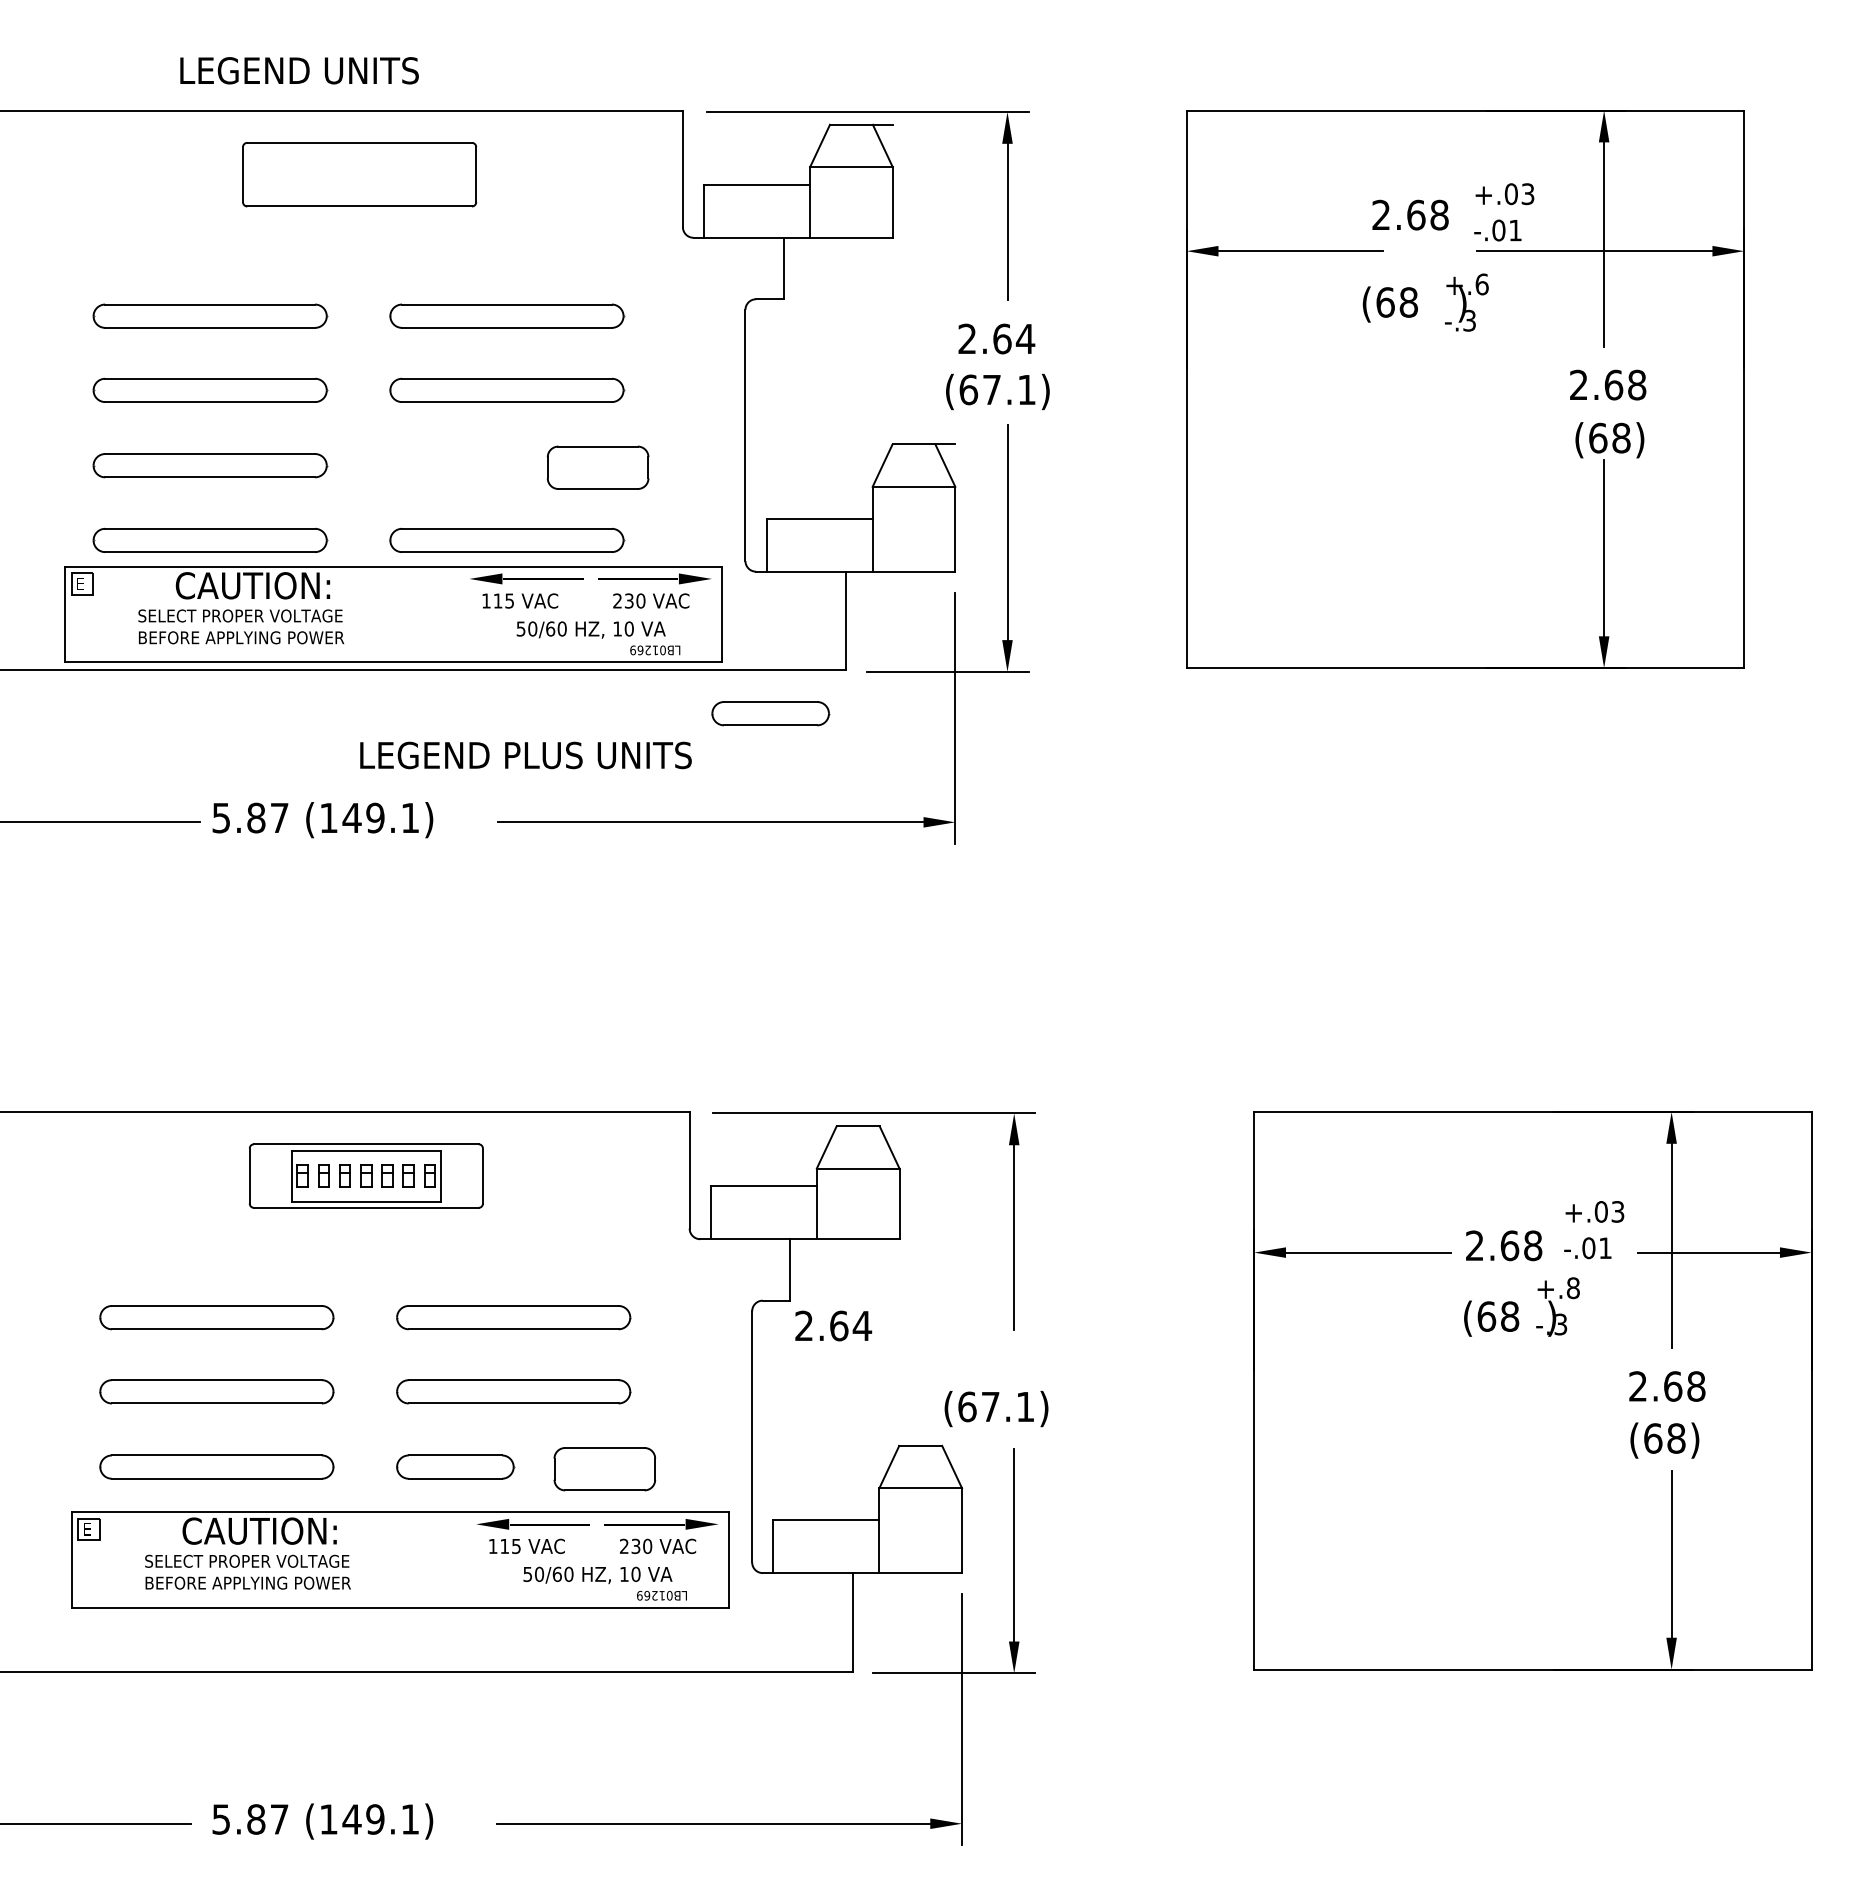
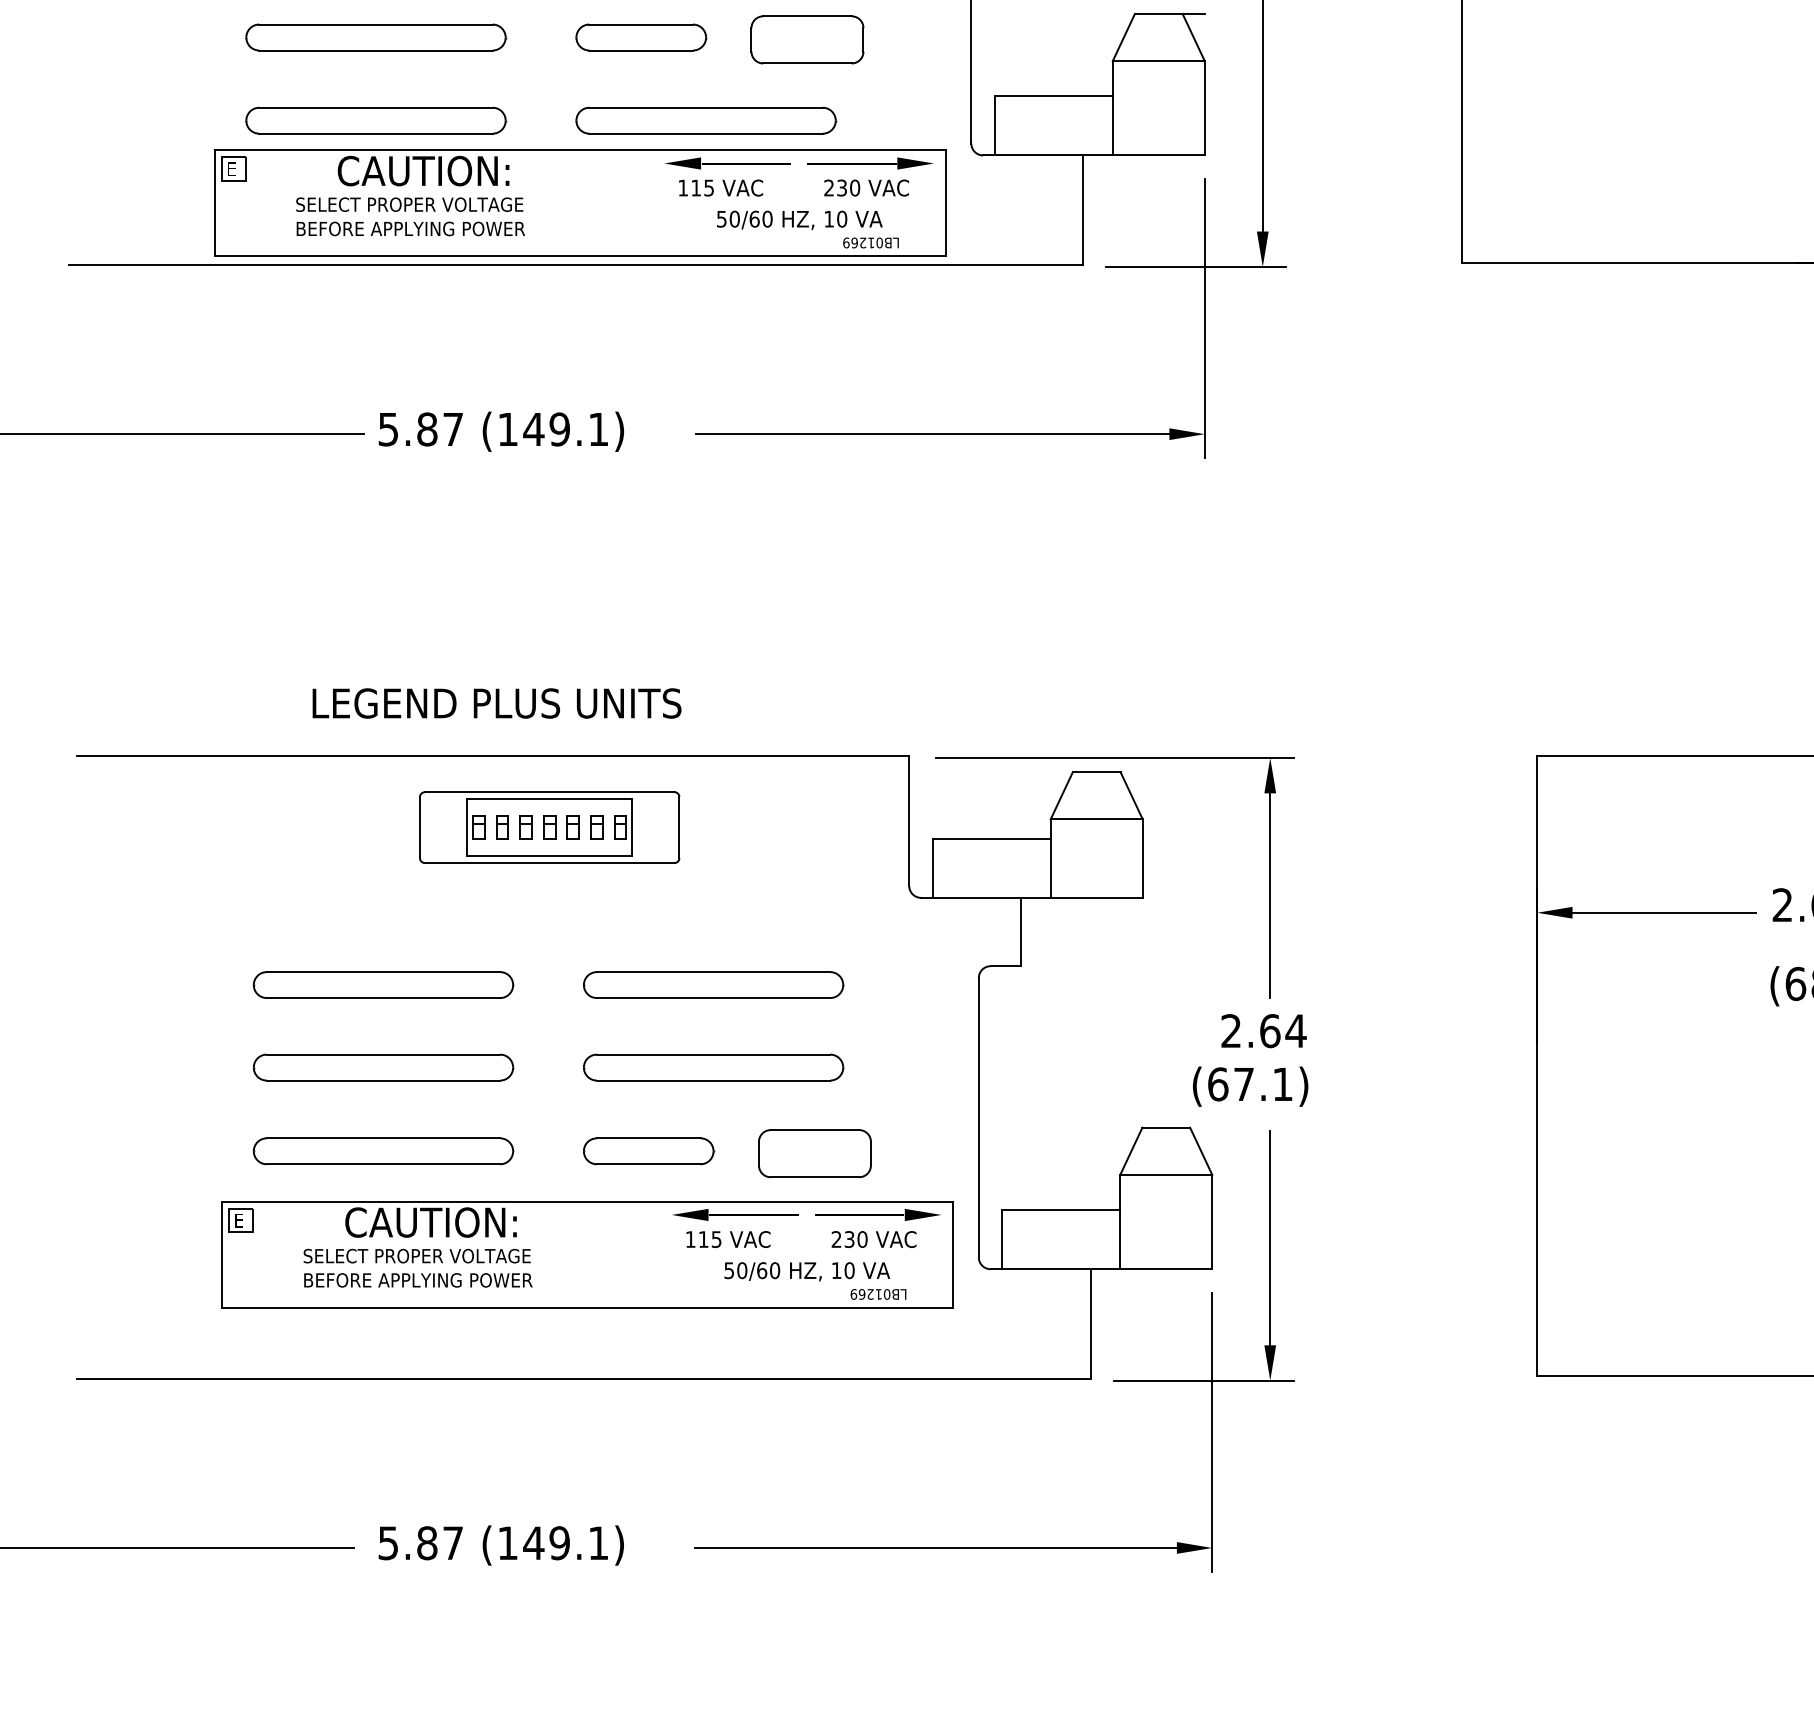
part: (770, 713) -> (641, 37), moved
text: (525, 755) -> (496, 703), moved
text: (833, 1325) -> (1263, 1030), moved

